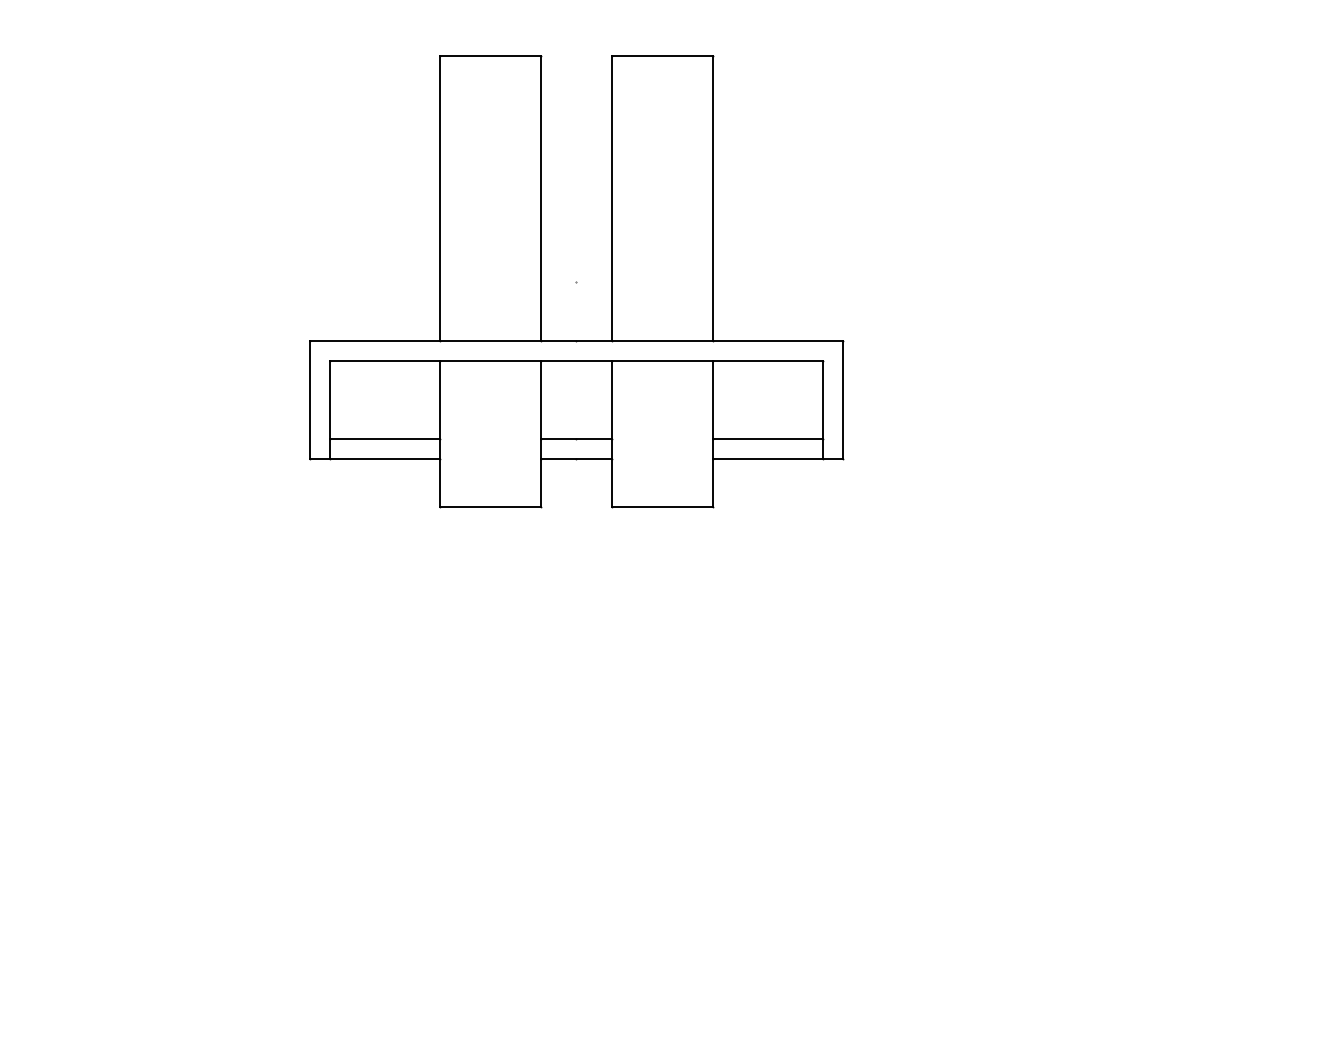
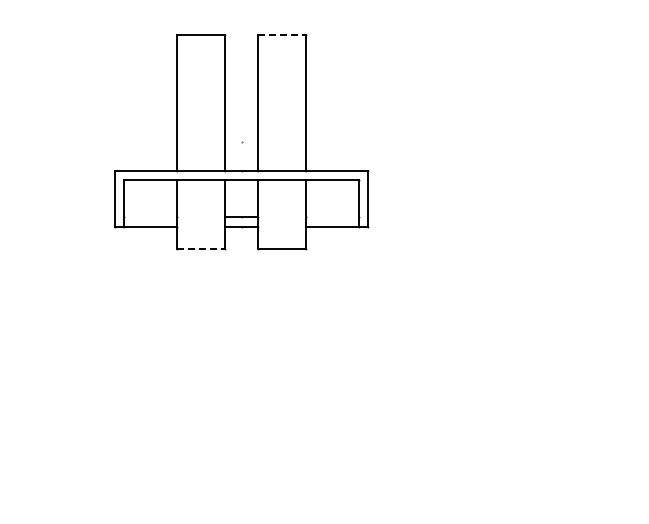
line: (662, 56) -> (282, 35), solid -> dashed
line: (384, 439) -> (150, 217), removed
line: (767, 439) -> (332, 217), removed
line: (489, 506) -> (200, 249), solid -> dashed

